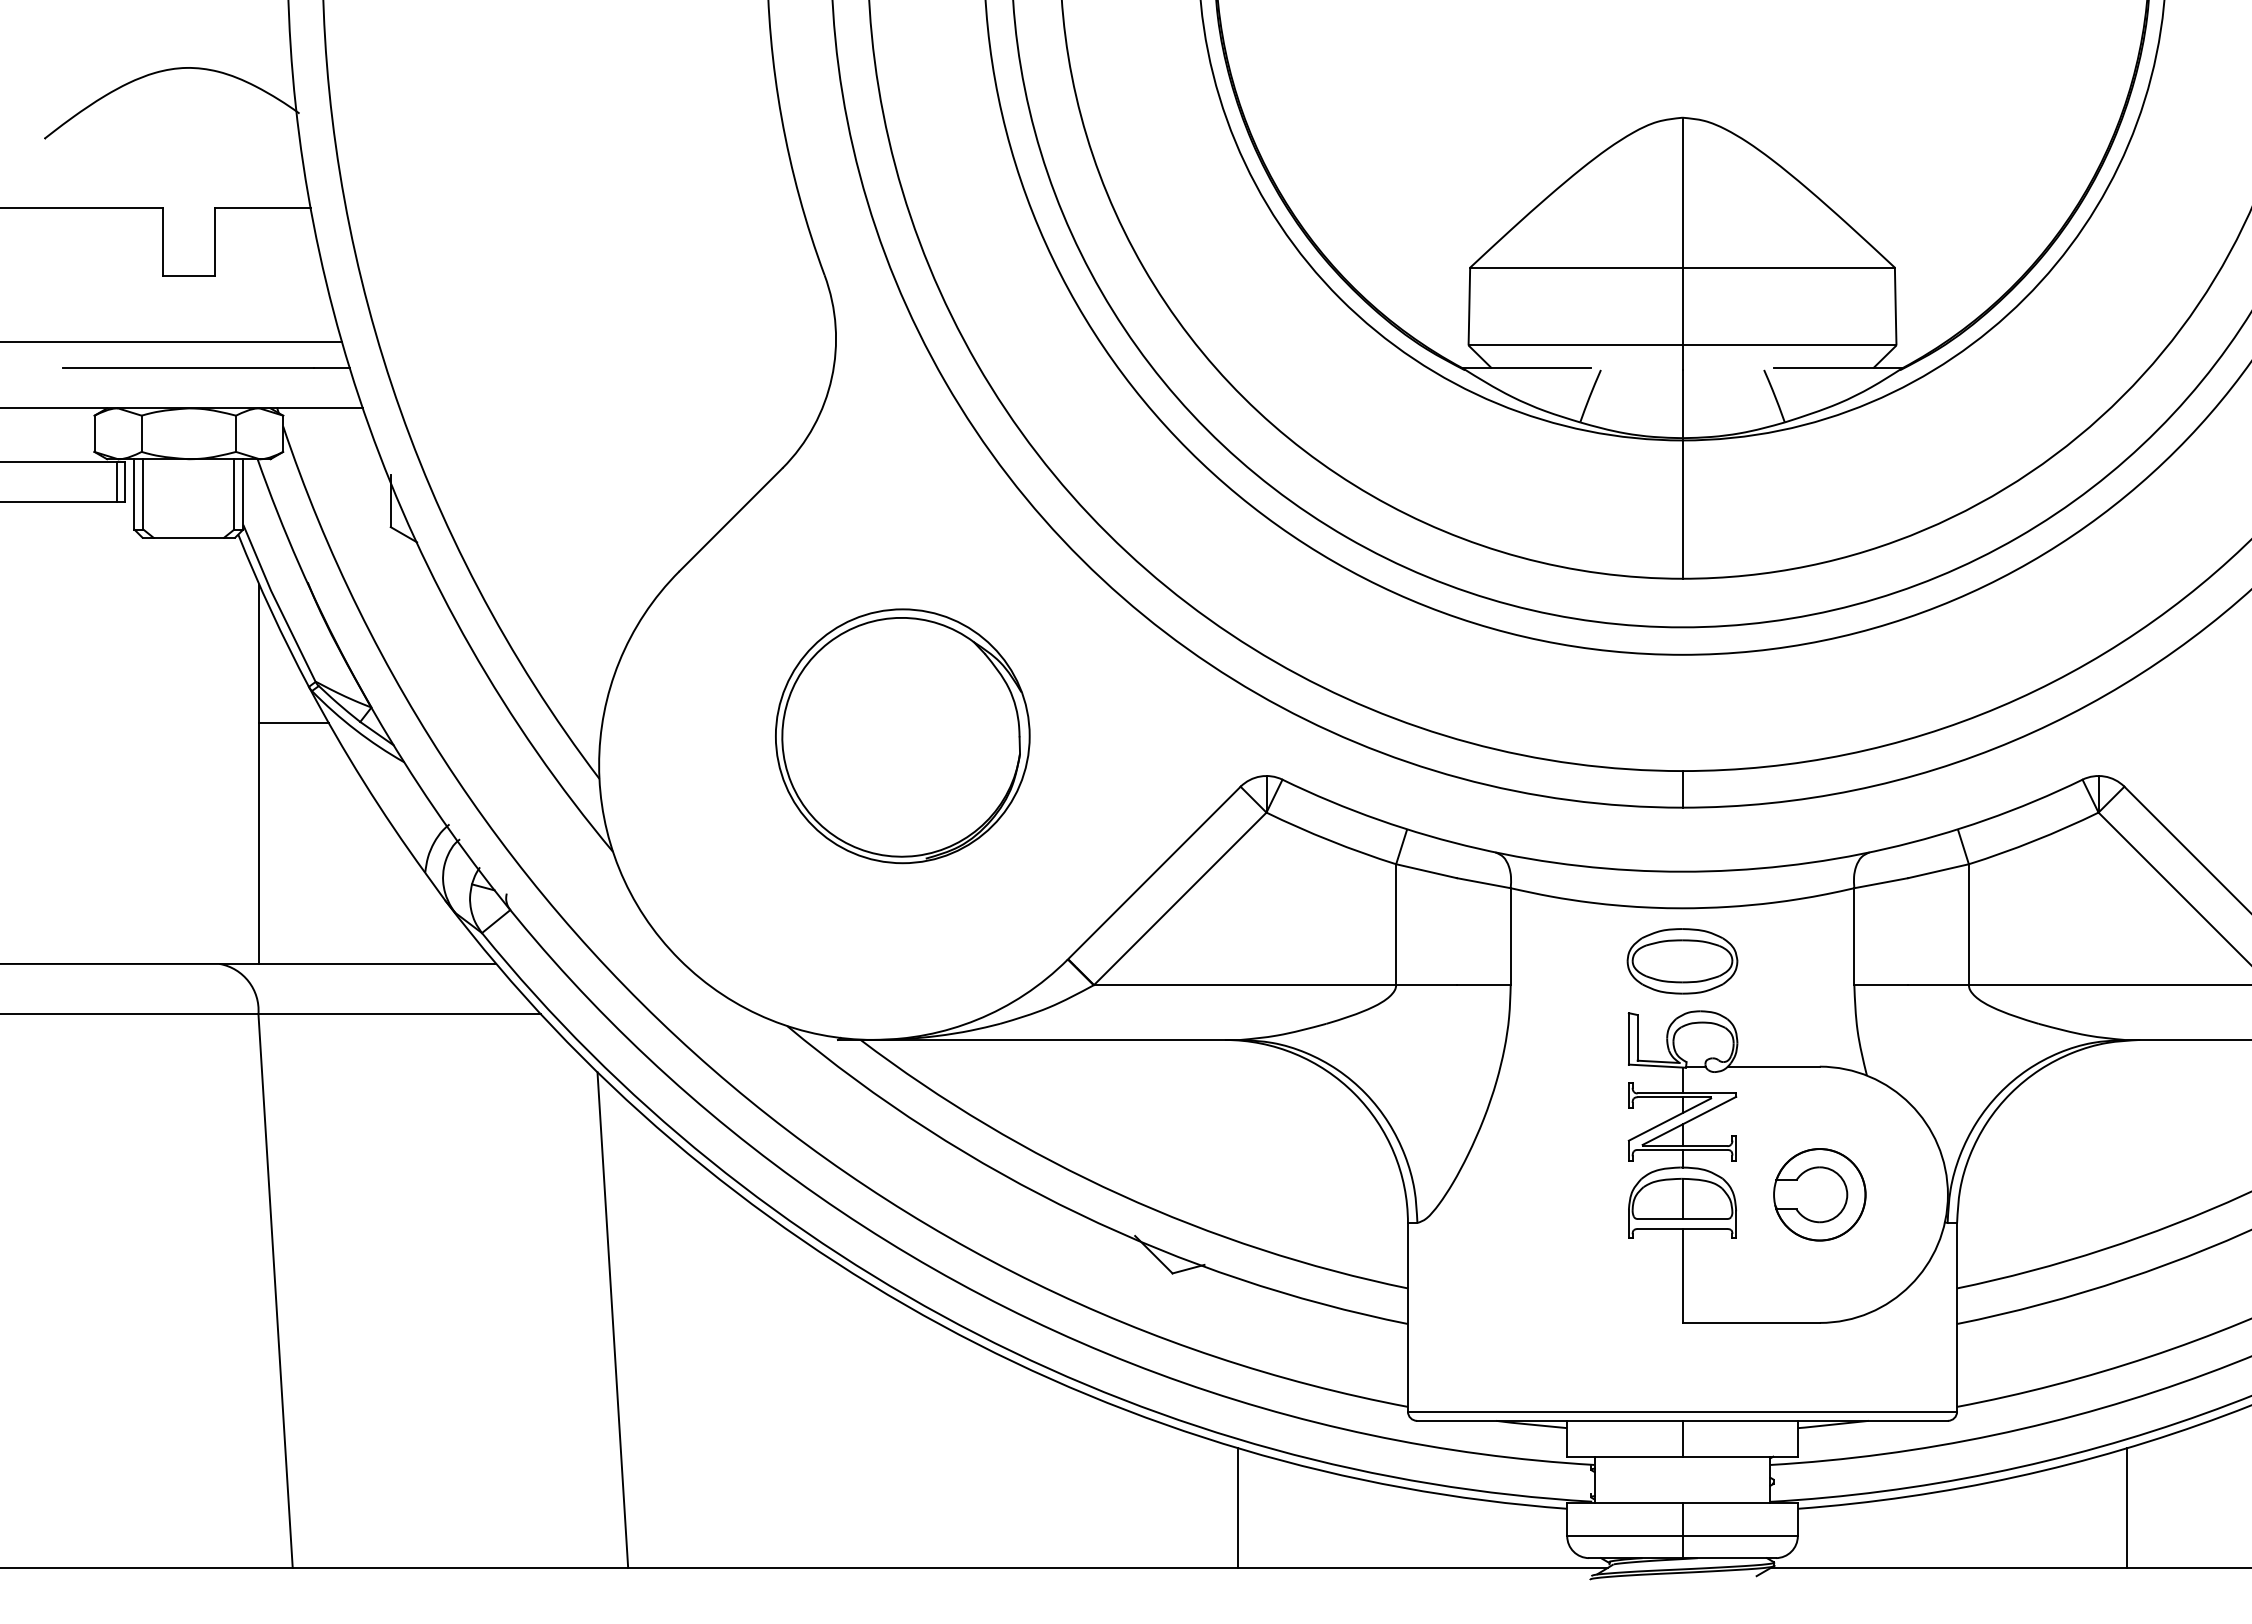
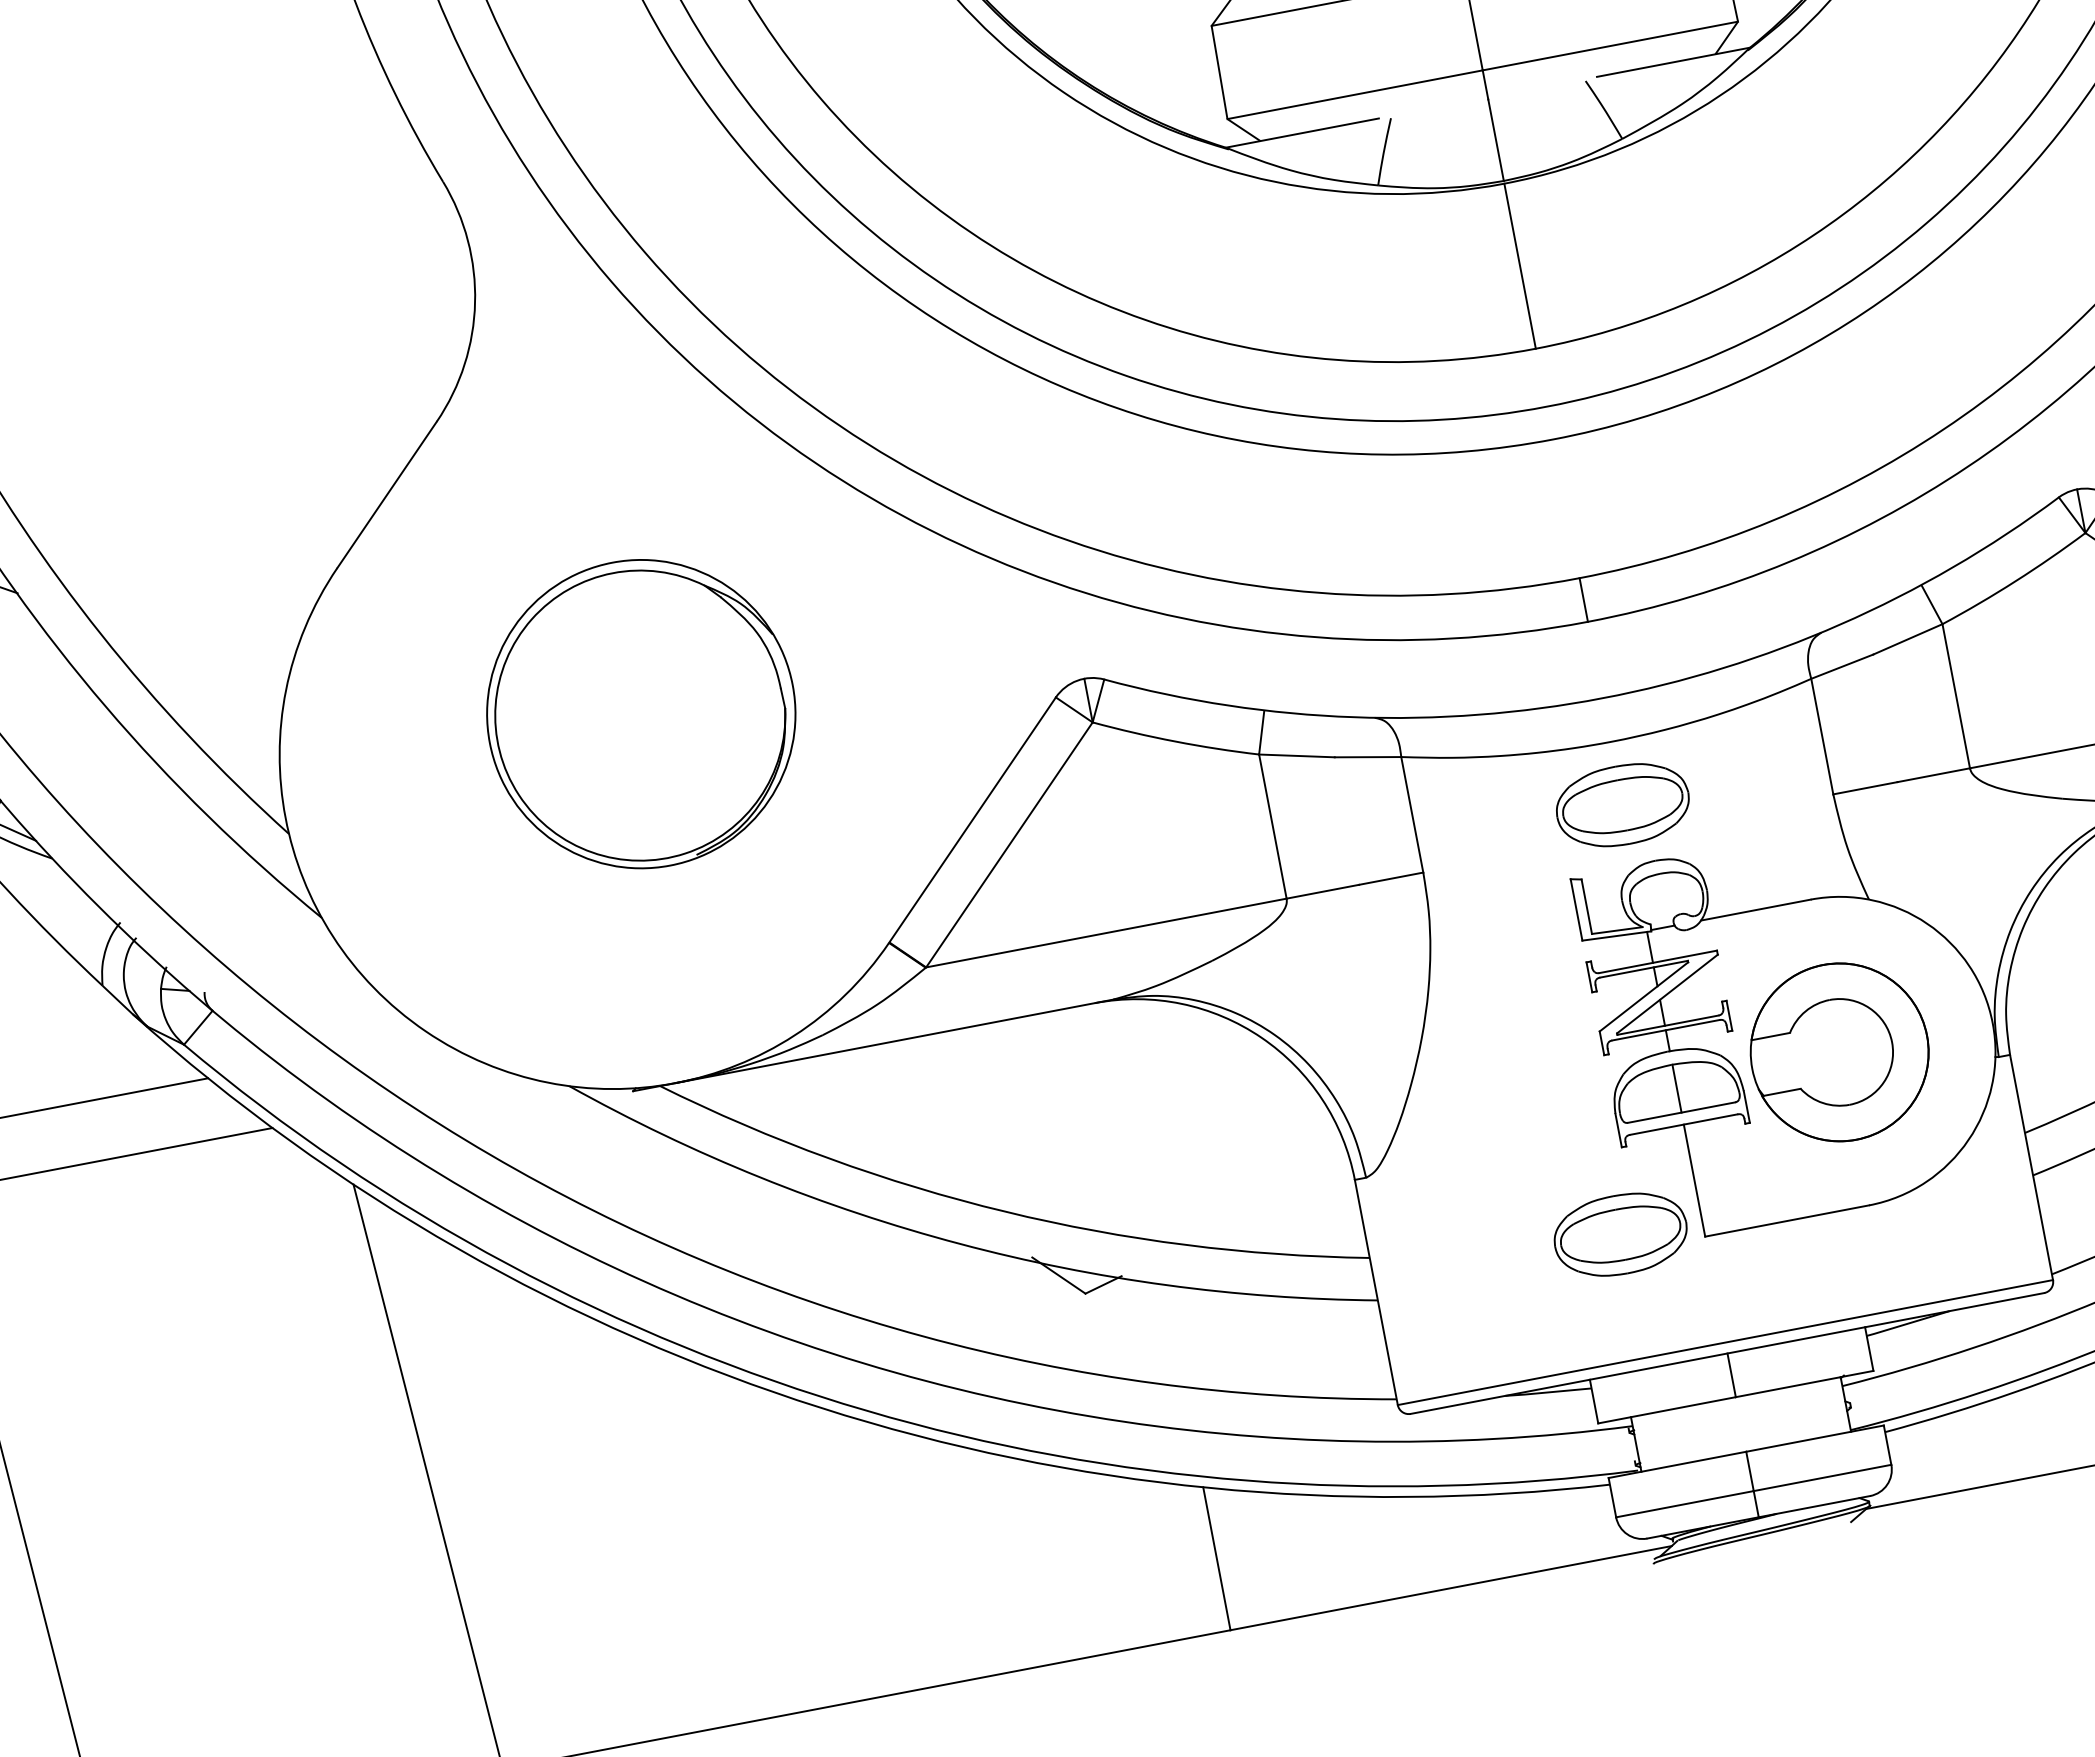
part: (1819, 1194) -> (1839, 1052), size x1.6
part: (1614, 1308) -> (1620, 1234), added

